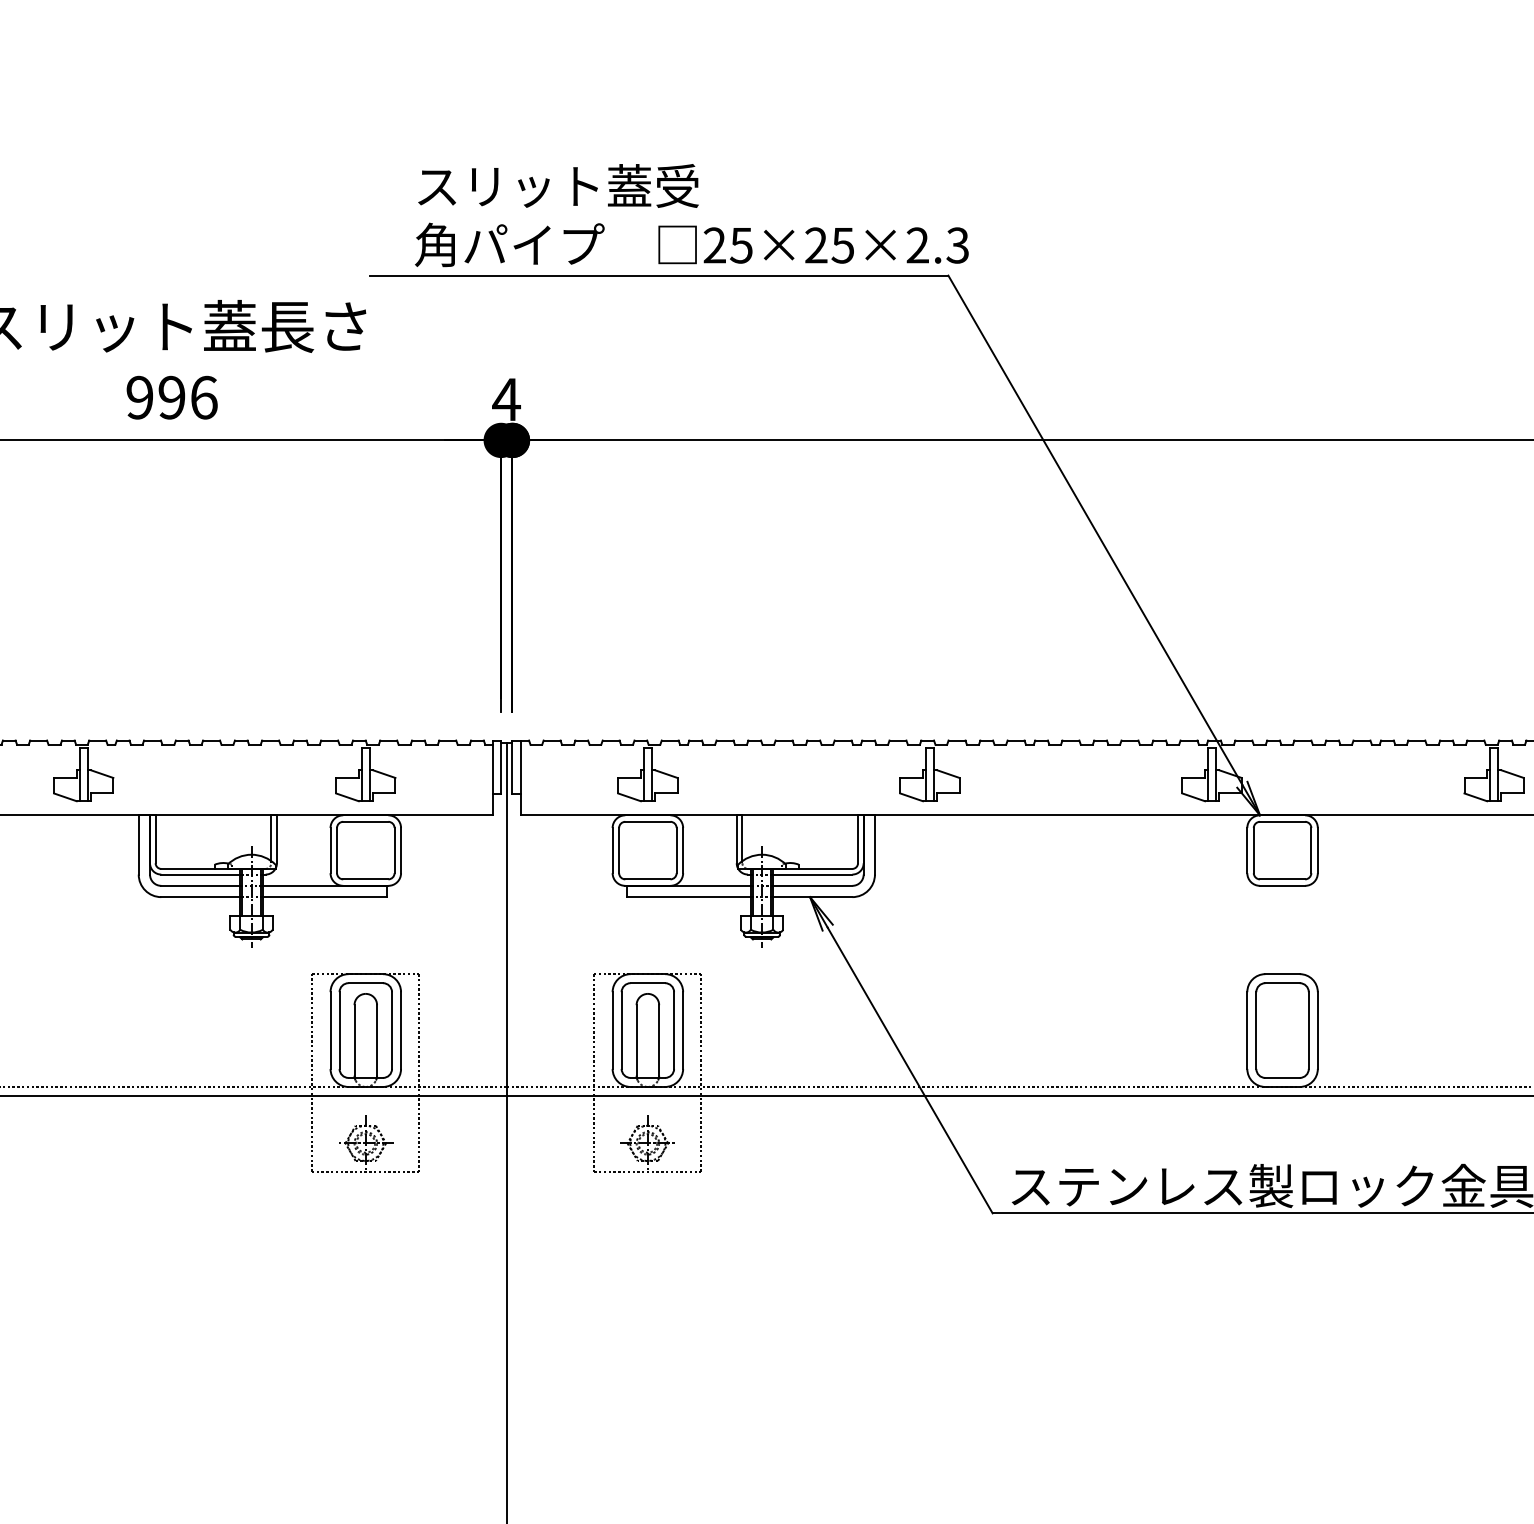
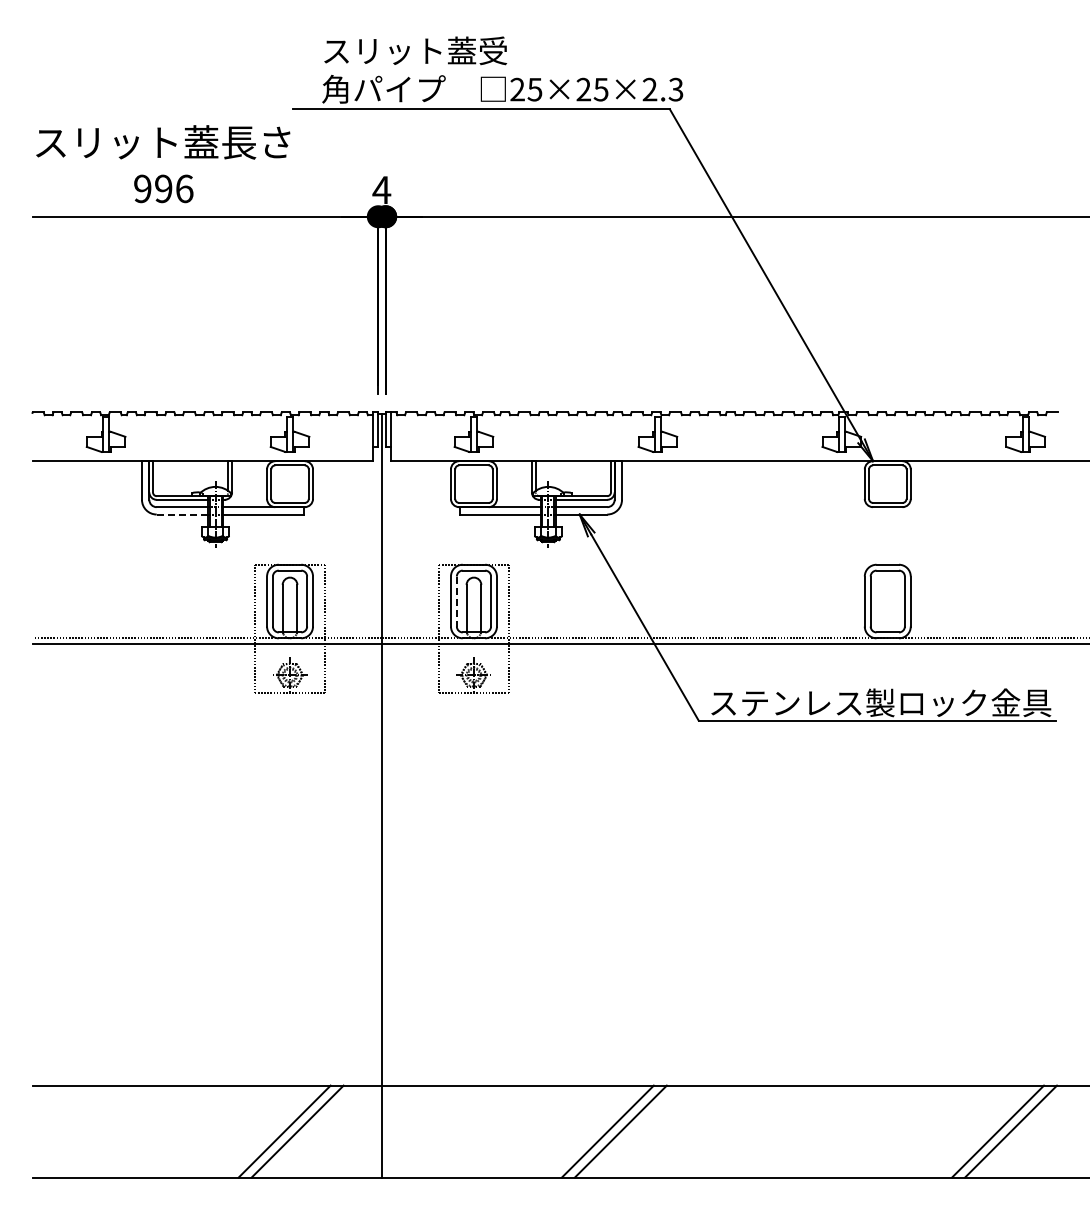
line: (200, 897) -> (182, 514), solid -> dashed
line: (621, 1032) -> (456, 602), solid -> dashed

